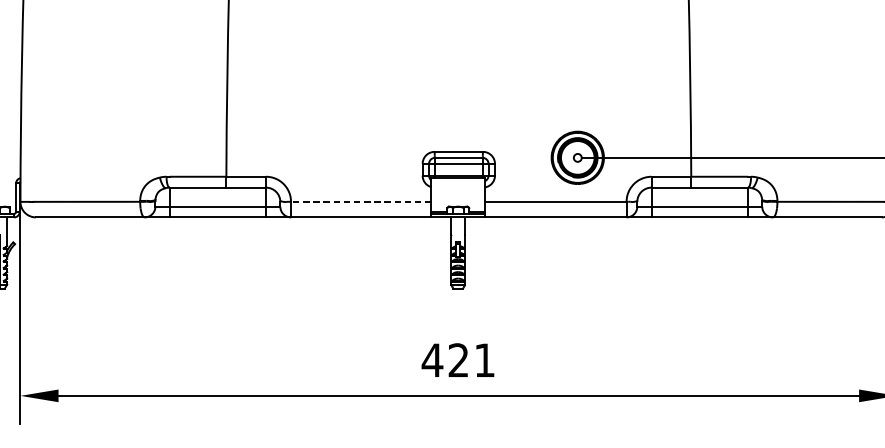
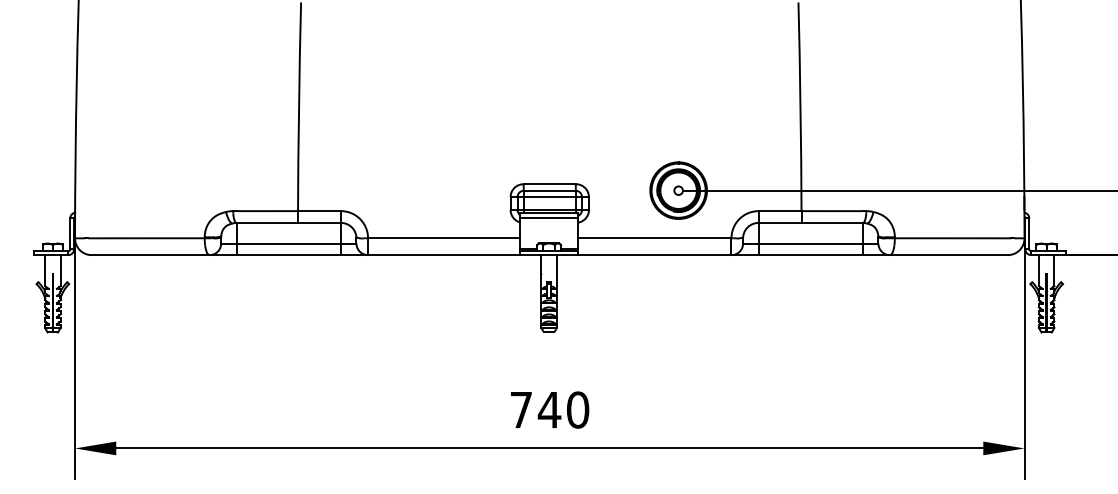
line: (458, 183) -> (549, 218), added
line: (360, 202) -> (443, 238), dashed -> solid
text: (458, 359) -> (549, 409), 421 -> 740

